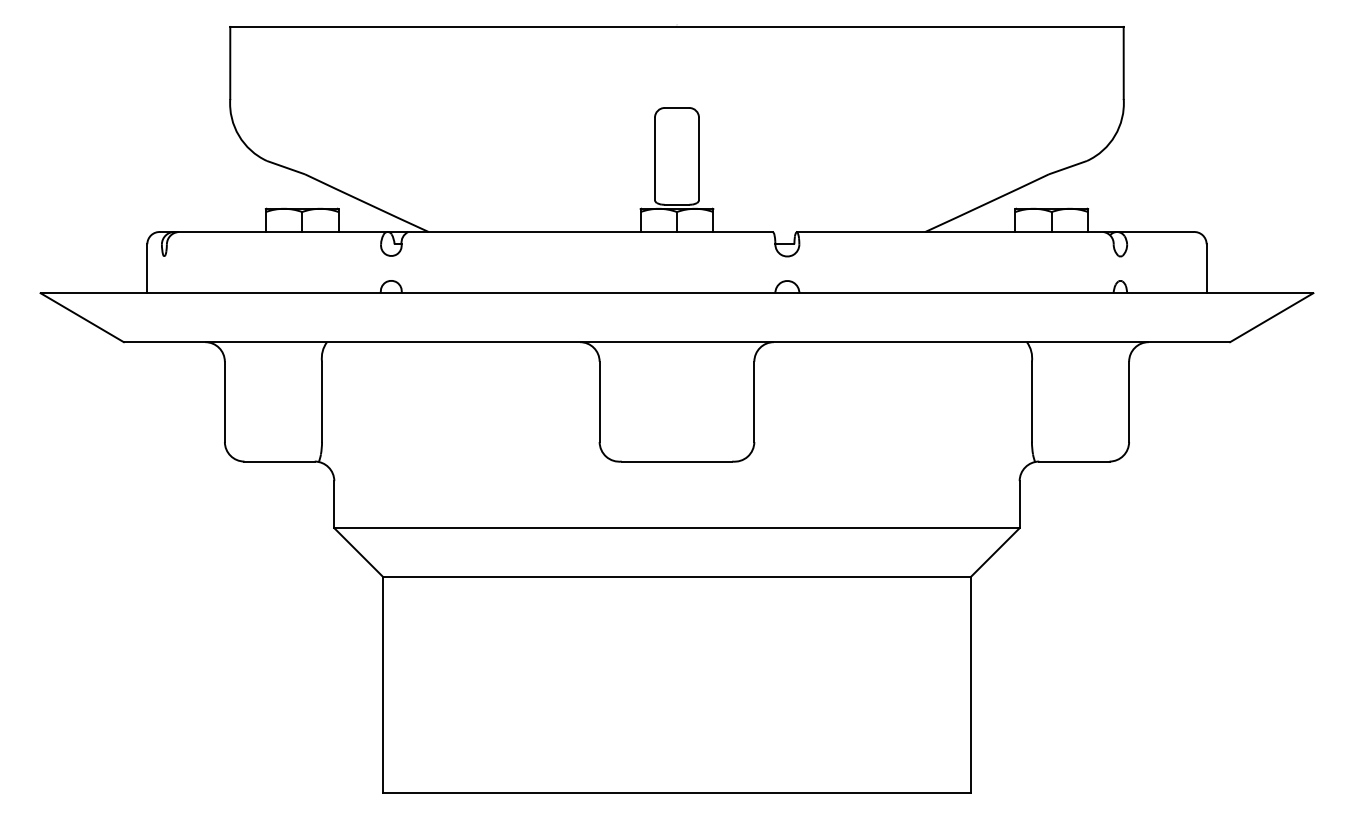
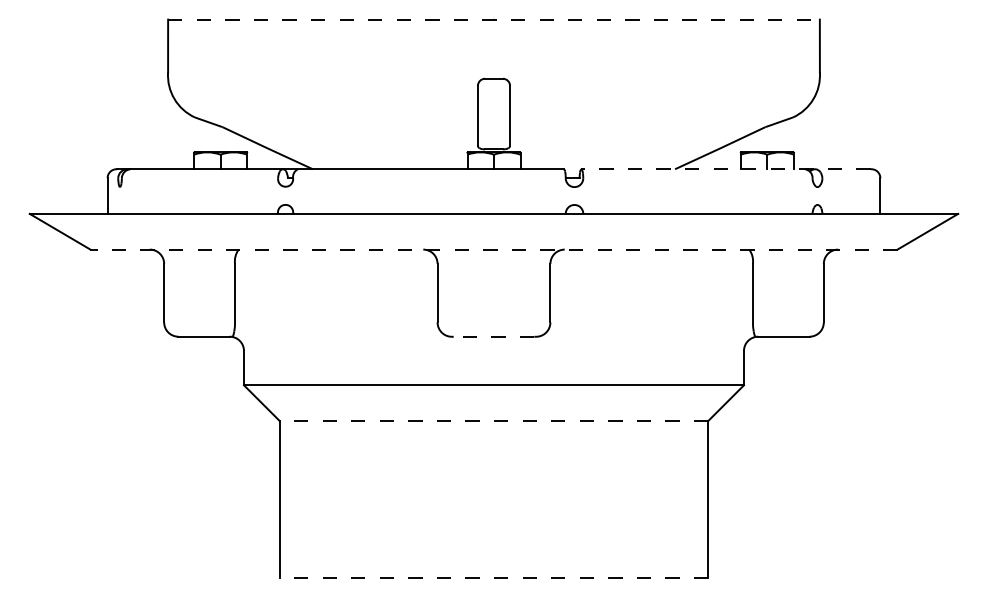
line: (676, 26) -> (493, 19), solid -> dashed
line: (994, 232) -> (725, 169), solid -> dashed
line: (676, 342) -> (493, 249), solid -> dashed
line: (676, 461) -> (493, 336), solid -> dashed
line: (677, 577) -> (494, 421), solid -> dashed
line: (677, 792) -> (494, 578), solid -> dashed

